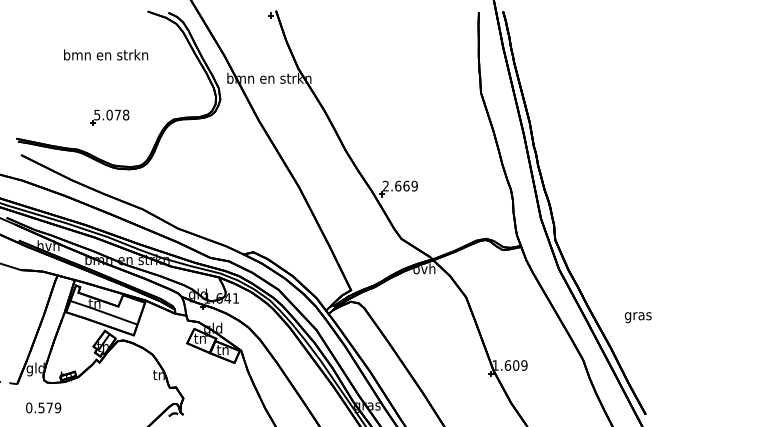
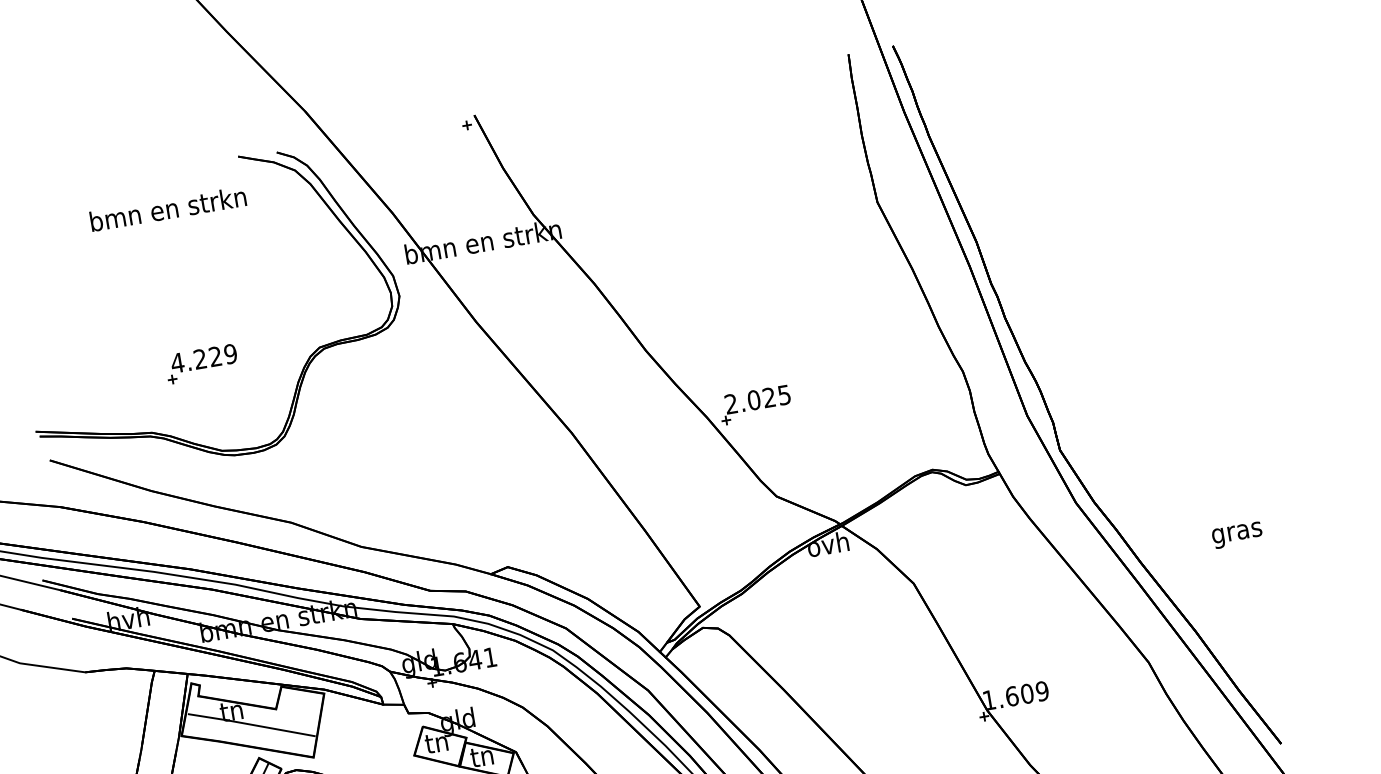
text: (106, 54) -> (168, 208), moved
text: (111, 114) -> (203, 357), 5.078 -> 4.229
text: (406, 185) -> (769, 396), 2.669 -> 2.025
text: (638, 317) -> (1237, 535), moved

